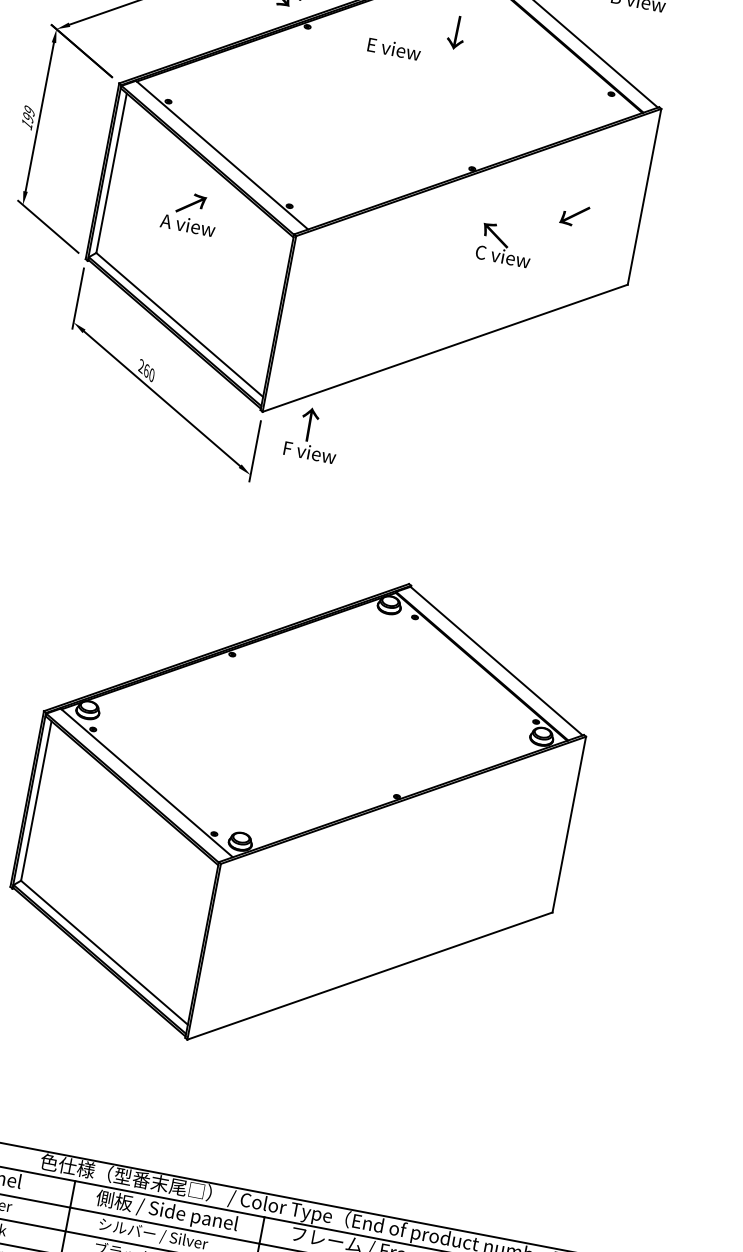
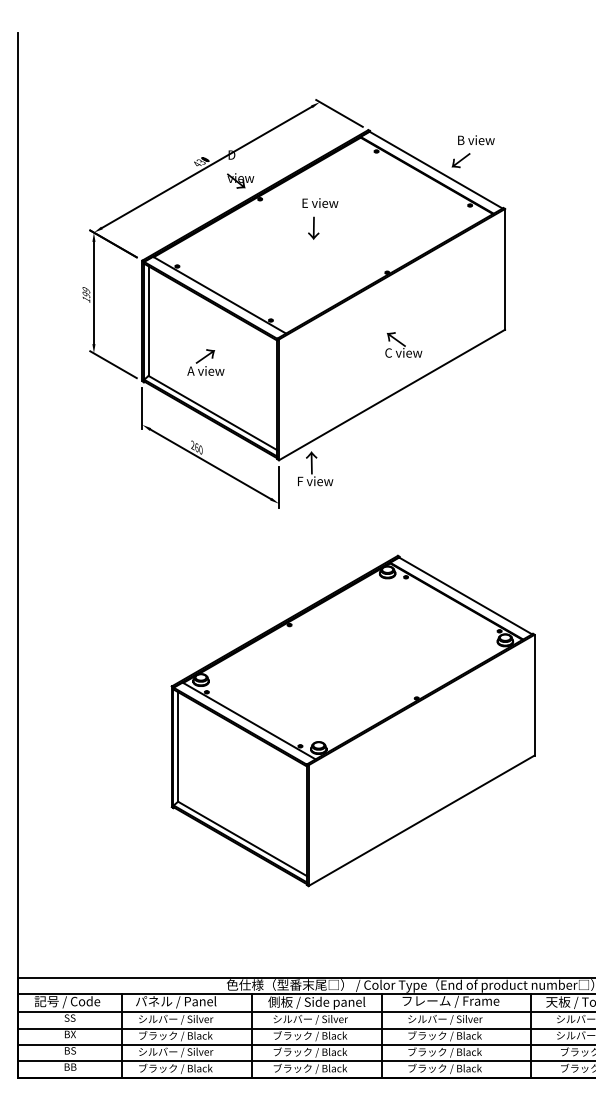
text: (456, 31) -> (313, 227), moved
text: (189, 212) -> (205, 362), moved
text: (573, 215) -> (460, 160), moved
text: (504, 244) -> (403, 344), moved

